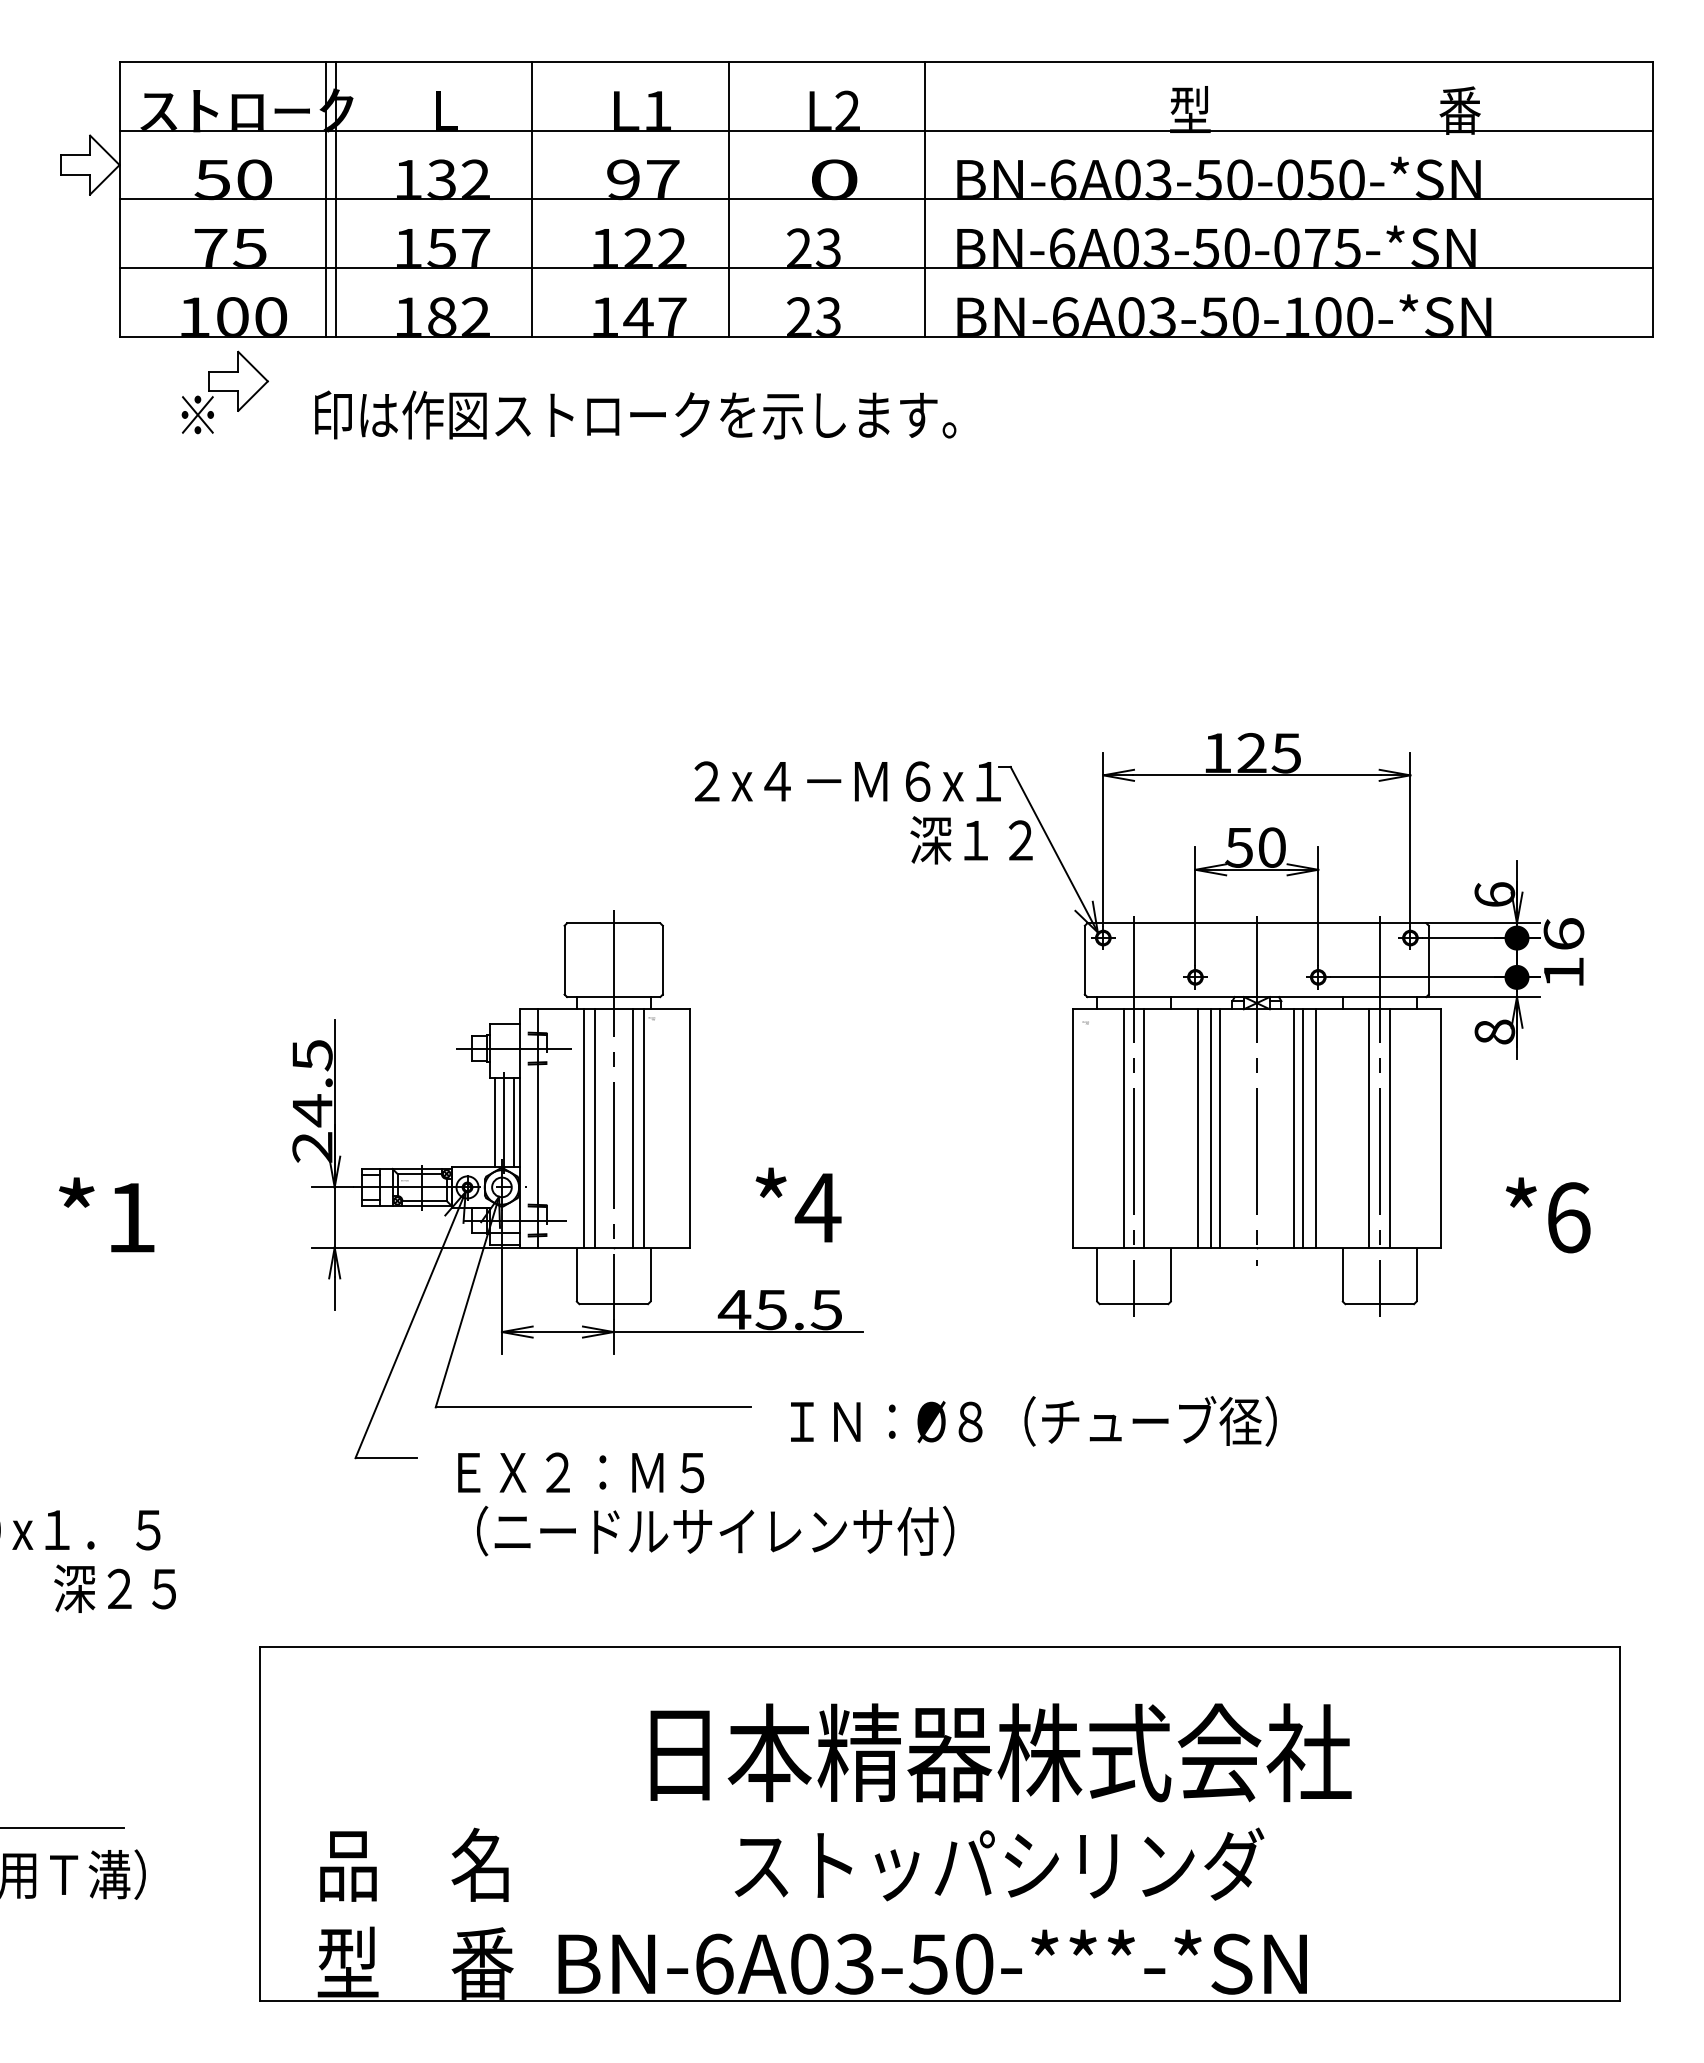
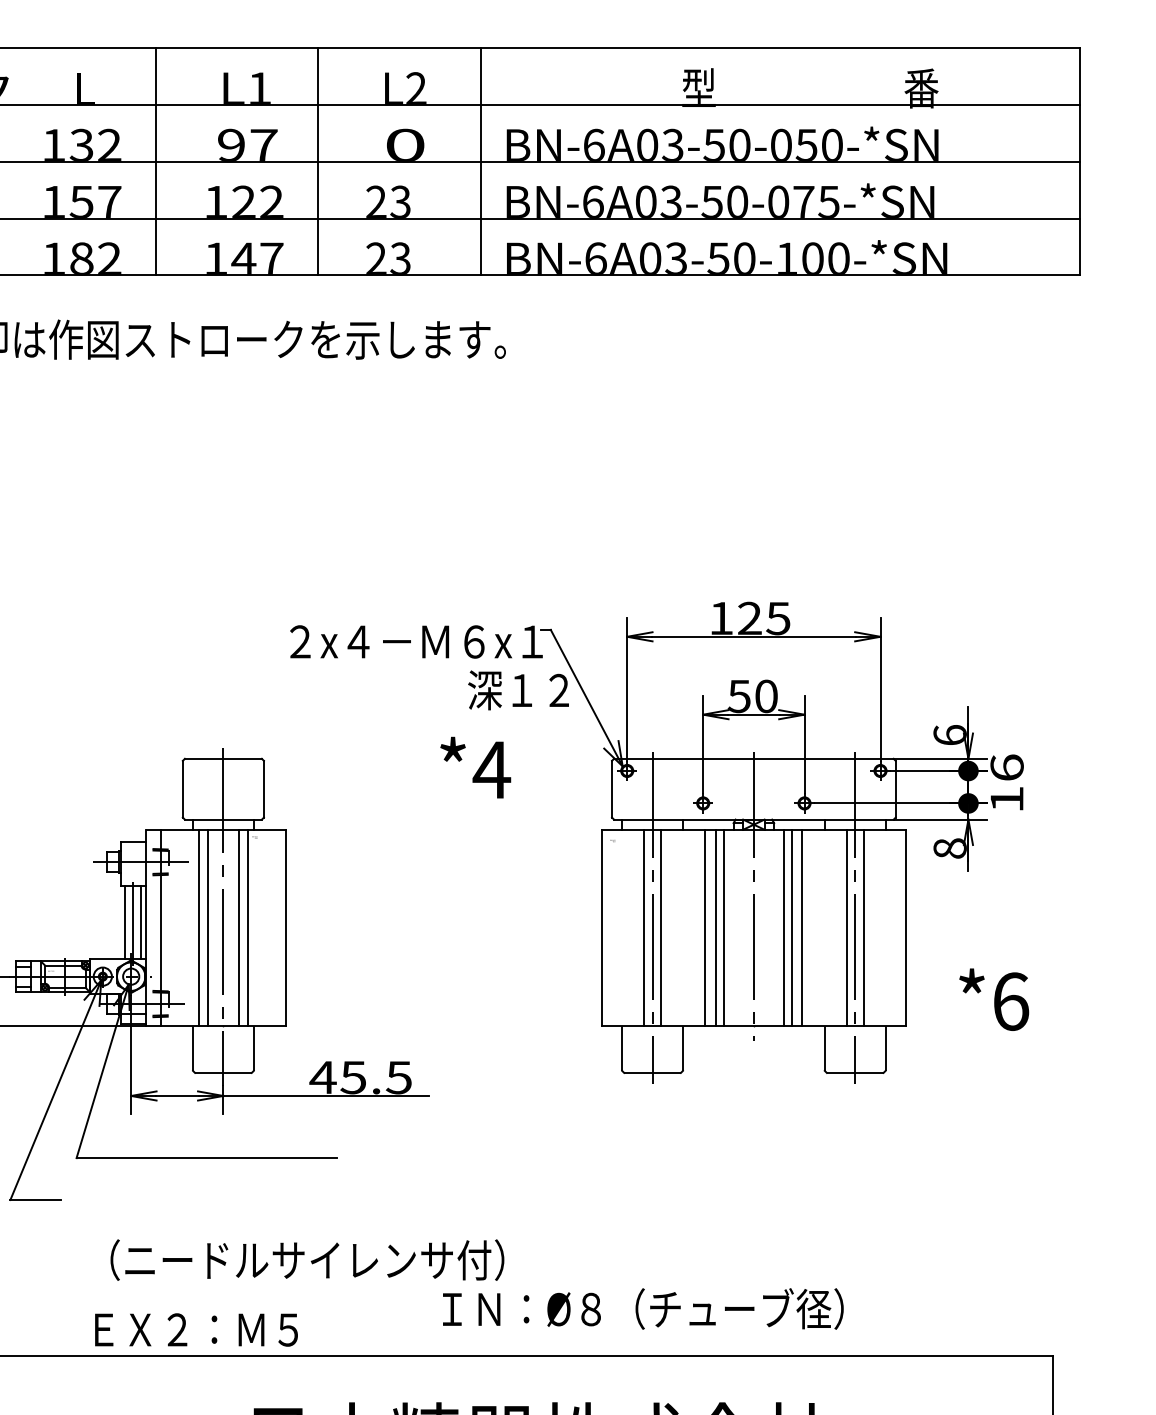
text: (798, 1204) -> (475, 767), moved
text: (1033, 1421) -> (643, 1309), moved
text: (581, 1472) -> (196, 1329), moved

